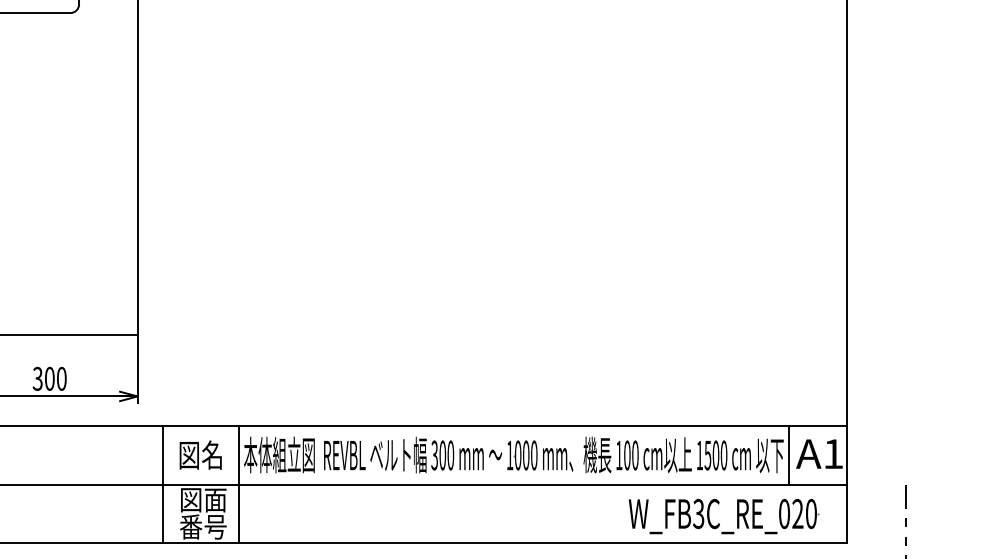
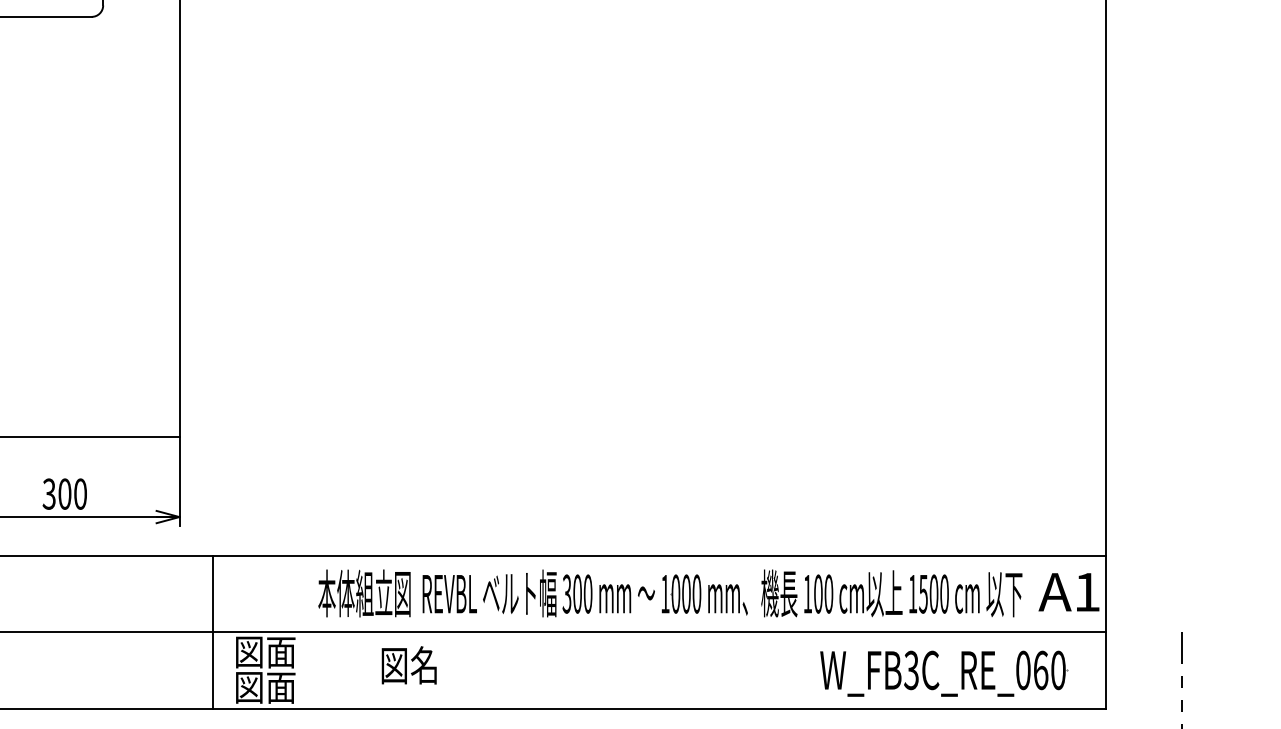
text: (200, 454) -> (408, 664), moved
line: (788, 455) -> (1028, 594), removed
line: (239, 484) -> (312, 631), removed
text: (797, 514) -> (1040, 671), W_FB3C_RE_020 -> W_FB3C_RE_060
text: (203, 526) -> (265, 686), 番号 -> 図面

